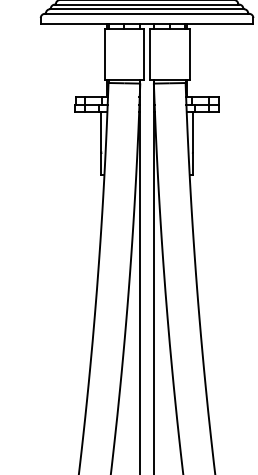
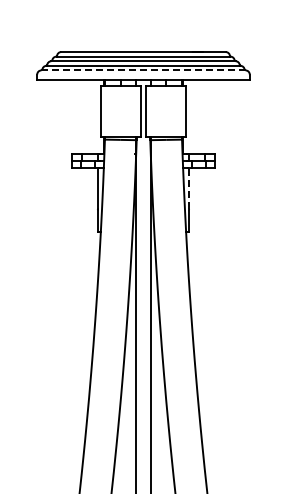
line: (147, 13) -> (143, 70), solid -> dashed
line: (193, 131) -> (189, 188), solid -> dashed

